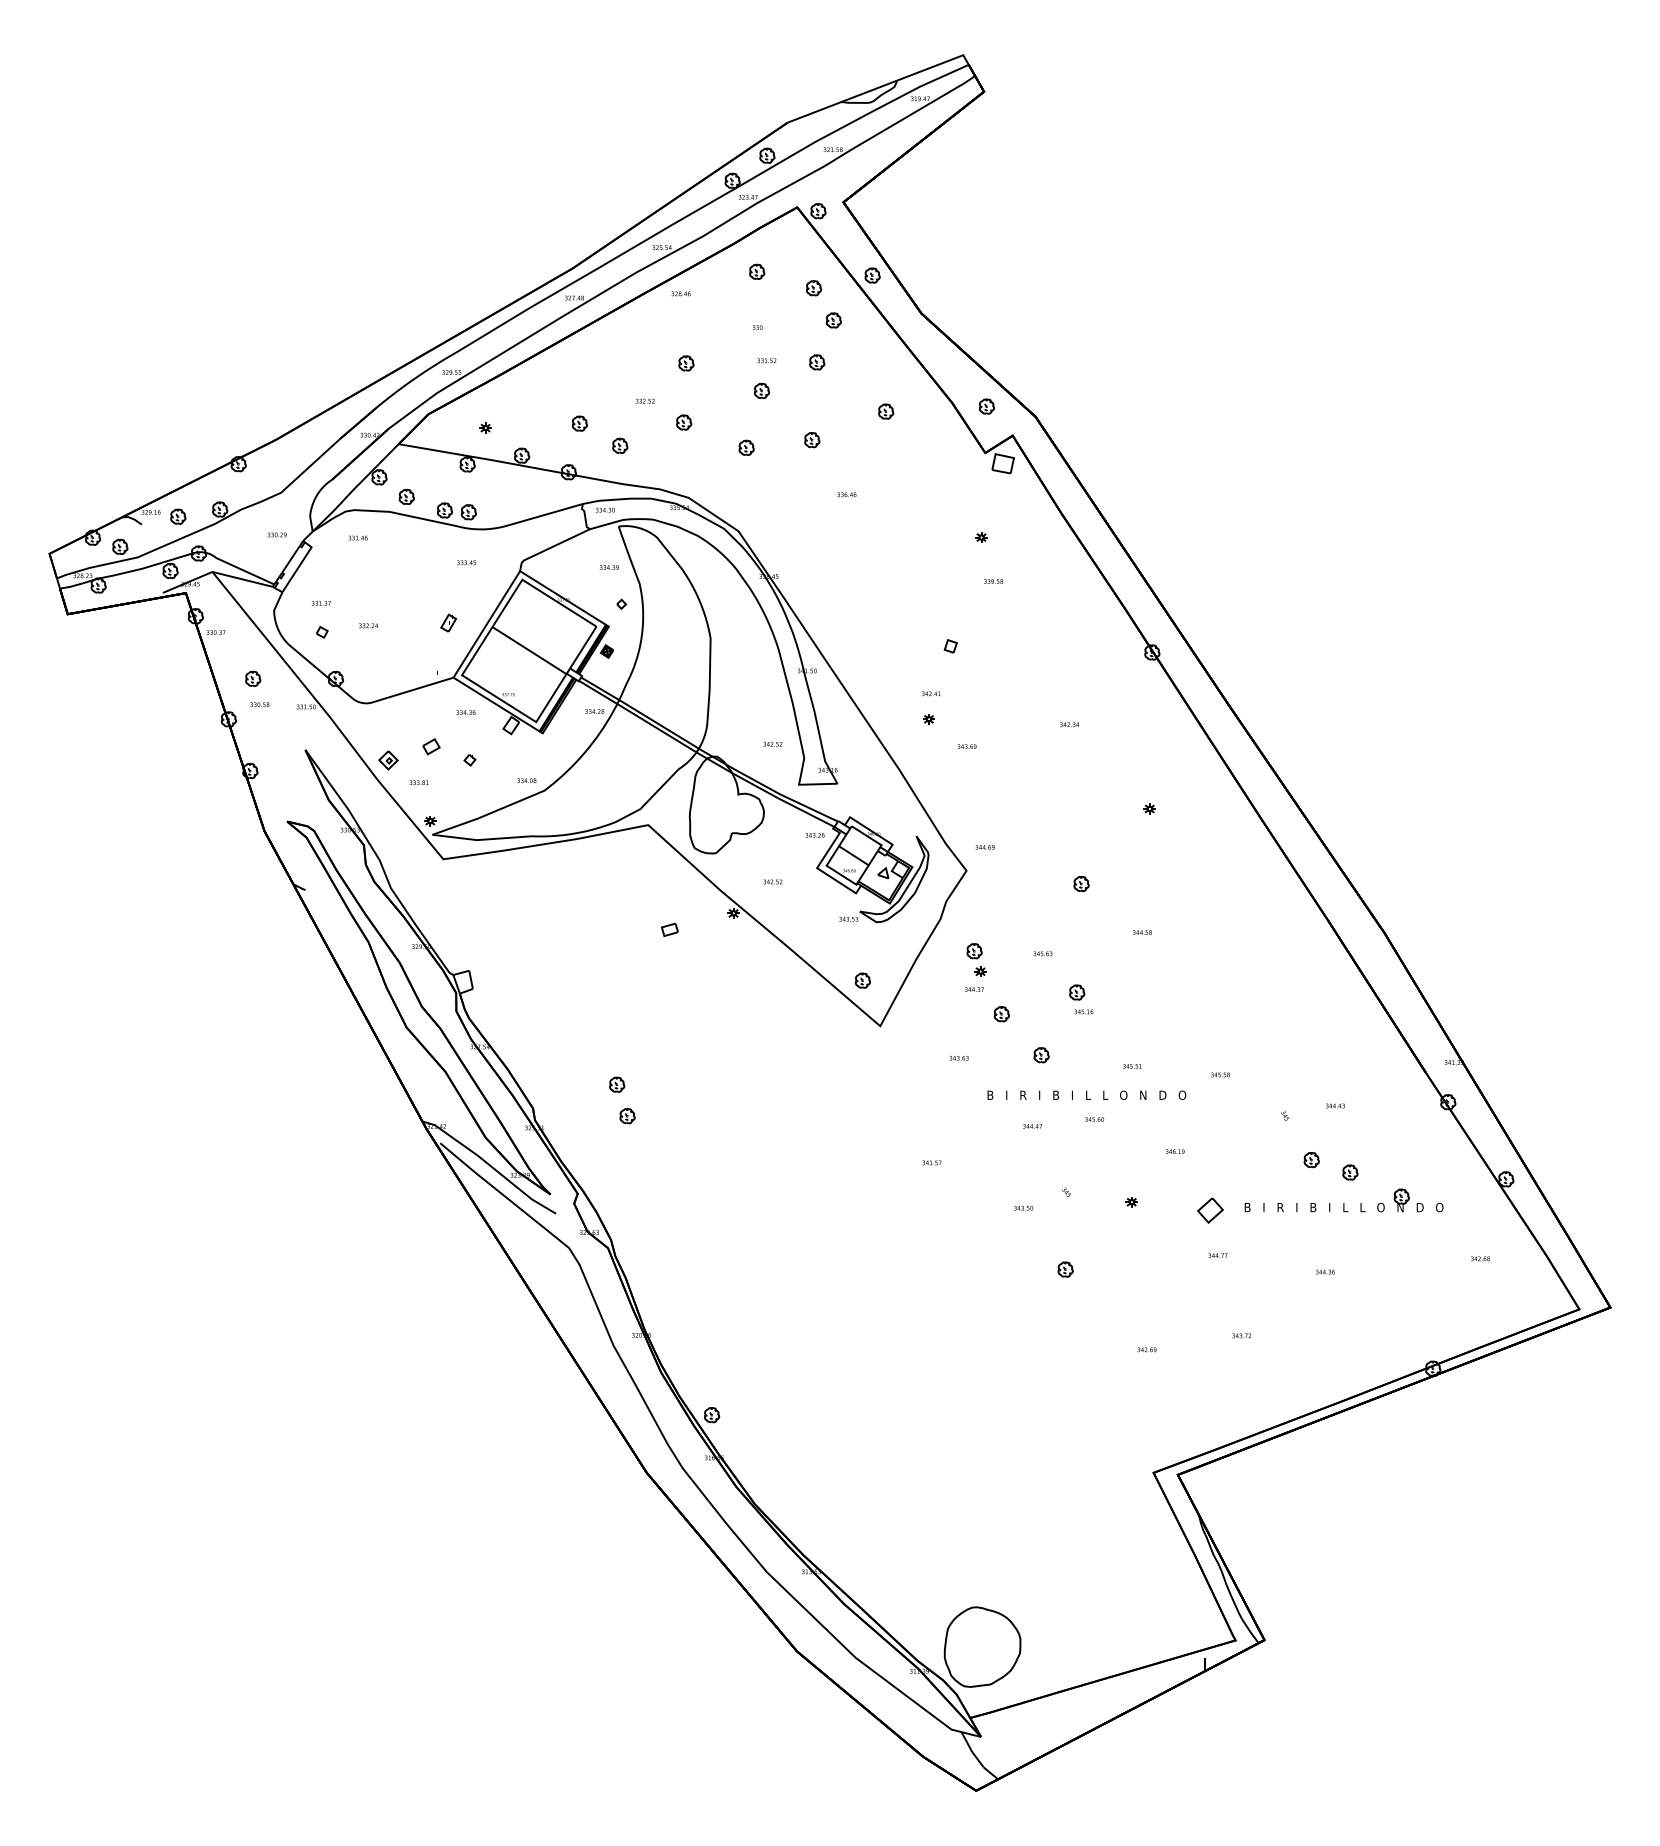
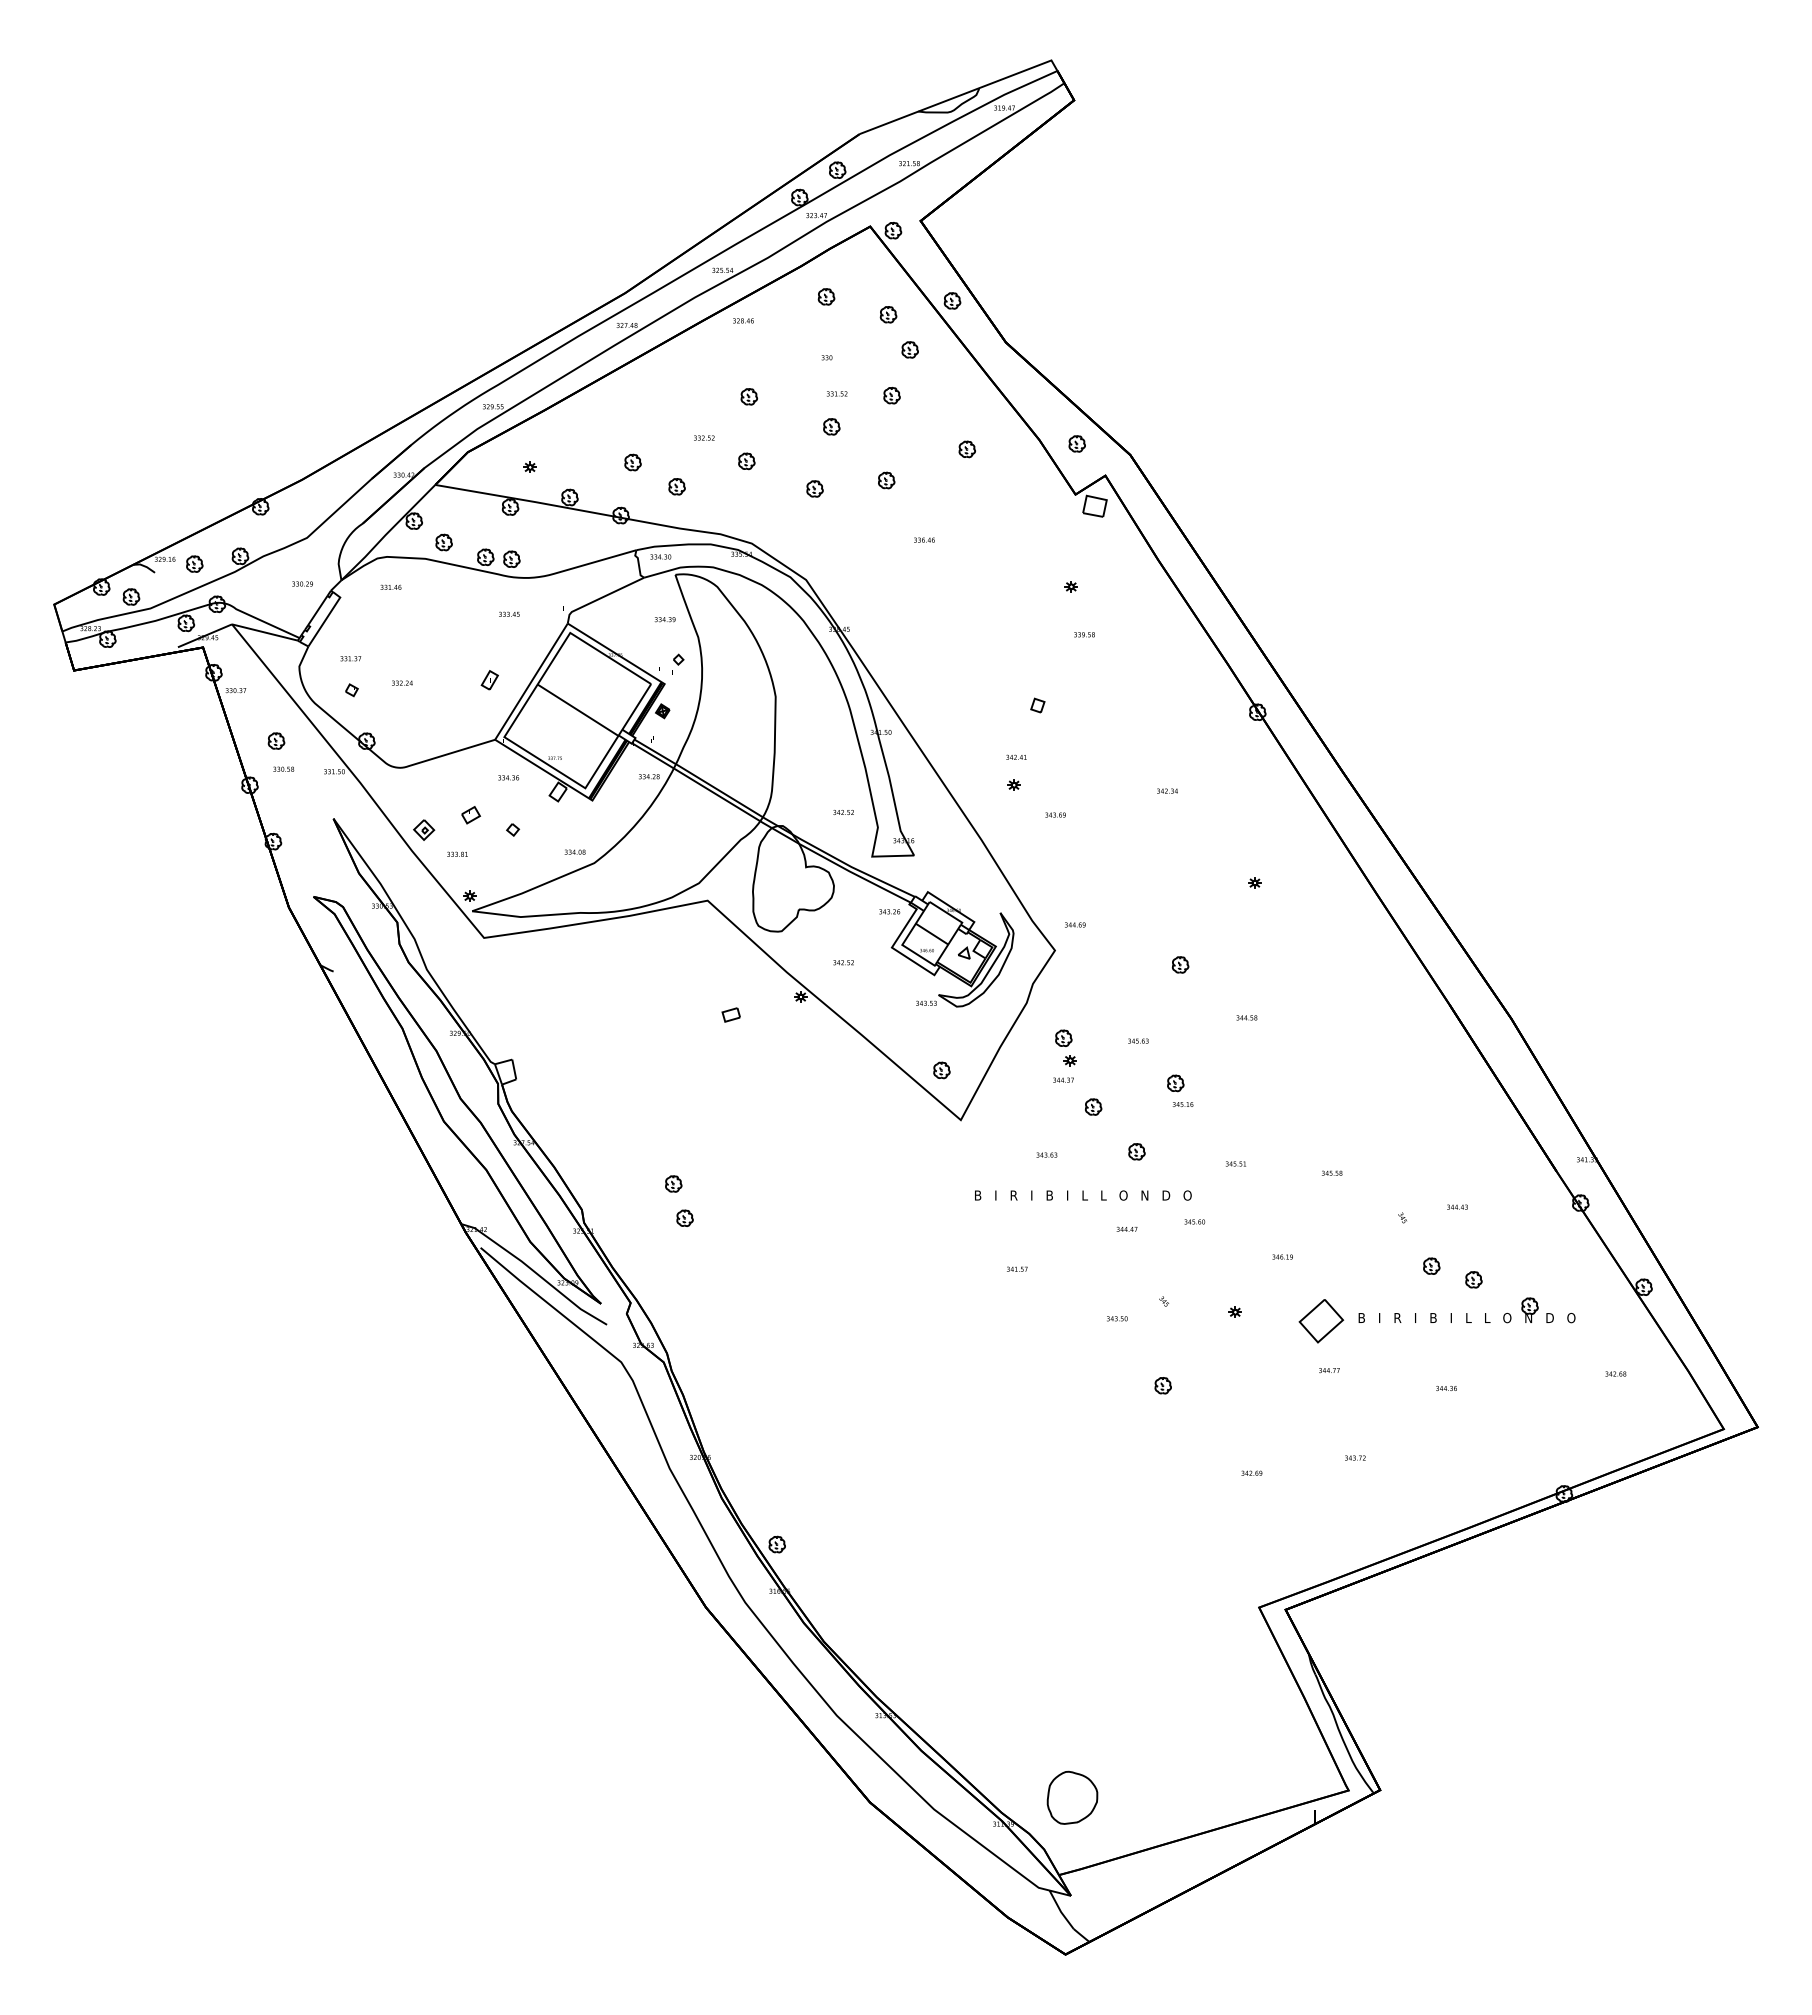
text: (1087, 1095) -> (1083, 1195), moved
part: (1209, 1210) -> (1320, 1321), size x1.6
part: (982, 1646) -> (1072, 1797), size x0.6

